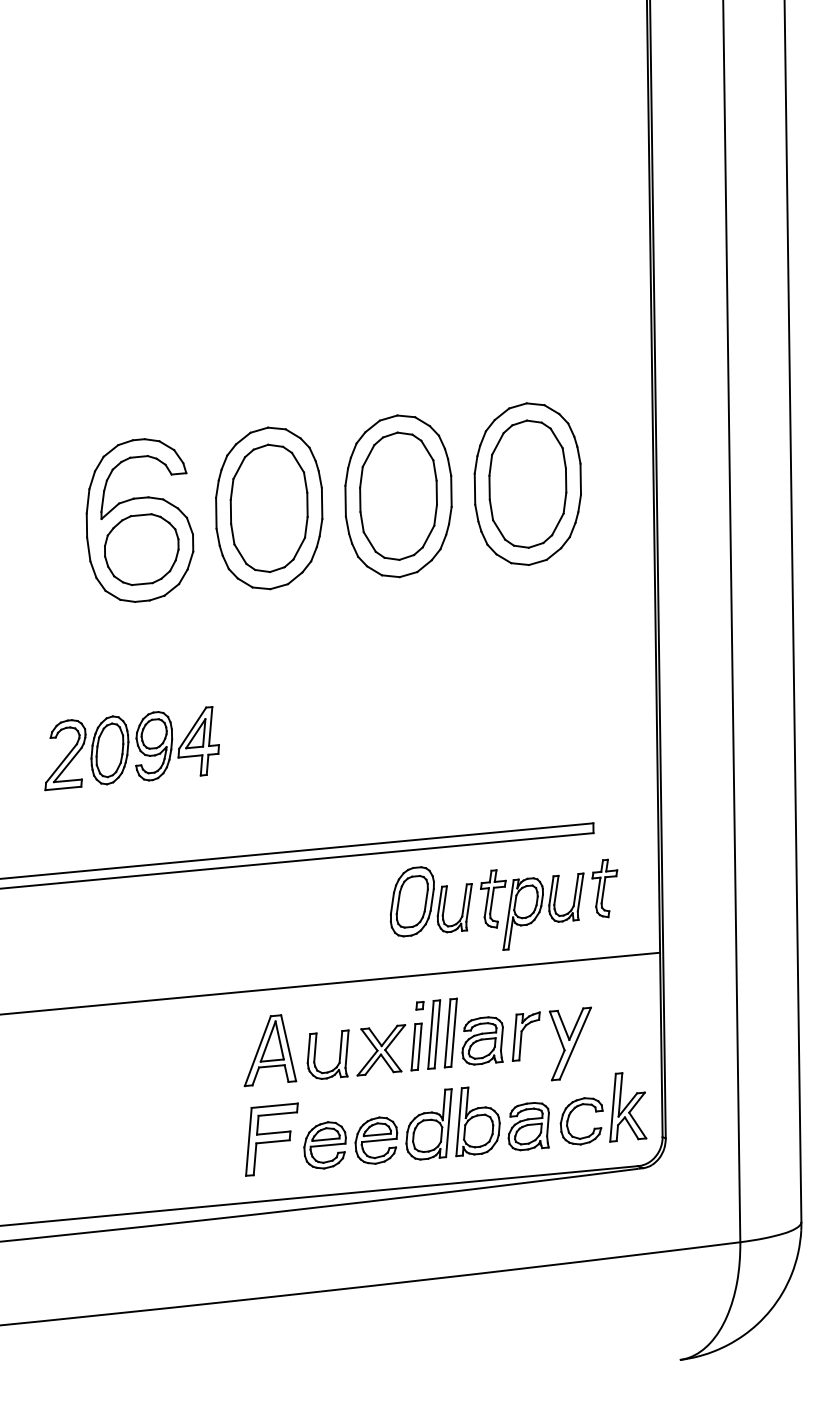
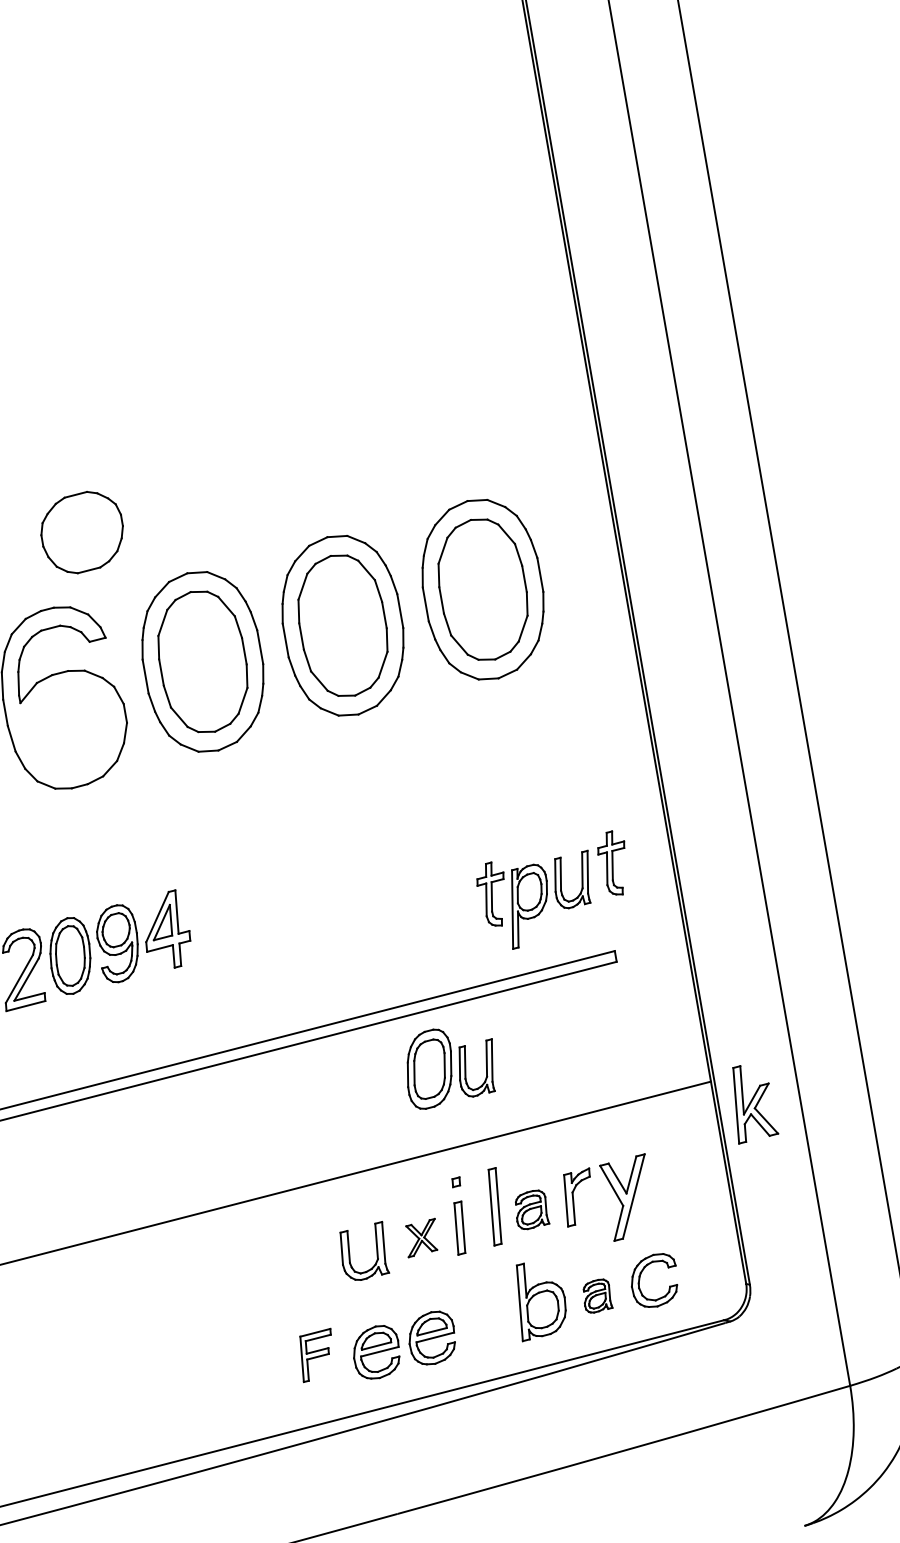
part: (141, 549) -> (82, 532), moved
part: (549, 904) -> (555, 890), moved
part: (434, 1034) -> (477, 1211), removed
part: (482, 1040) -> (531, 1209), size x0.7
part: (270, 1050) -> (299, 1257), removed
part: (381, 1050) -> (421, 1238), size x0.6
part: (628, 1107) -> (753, 1102), moved
part: (428, 1124) -> (486, 1311), removed
part: (528, 1126) -> (596, 1295), size x0.6
part: (271, 1139) -> (316, 1355), size x0.6

